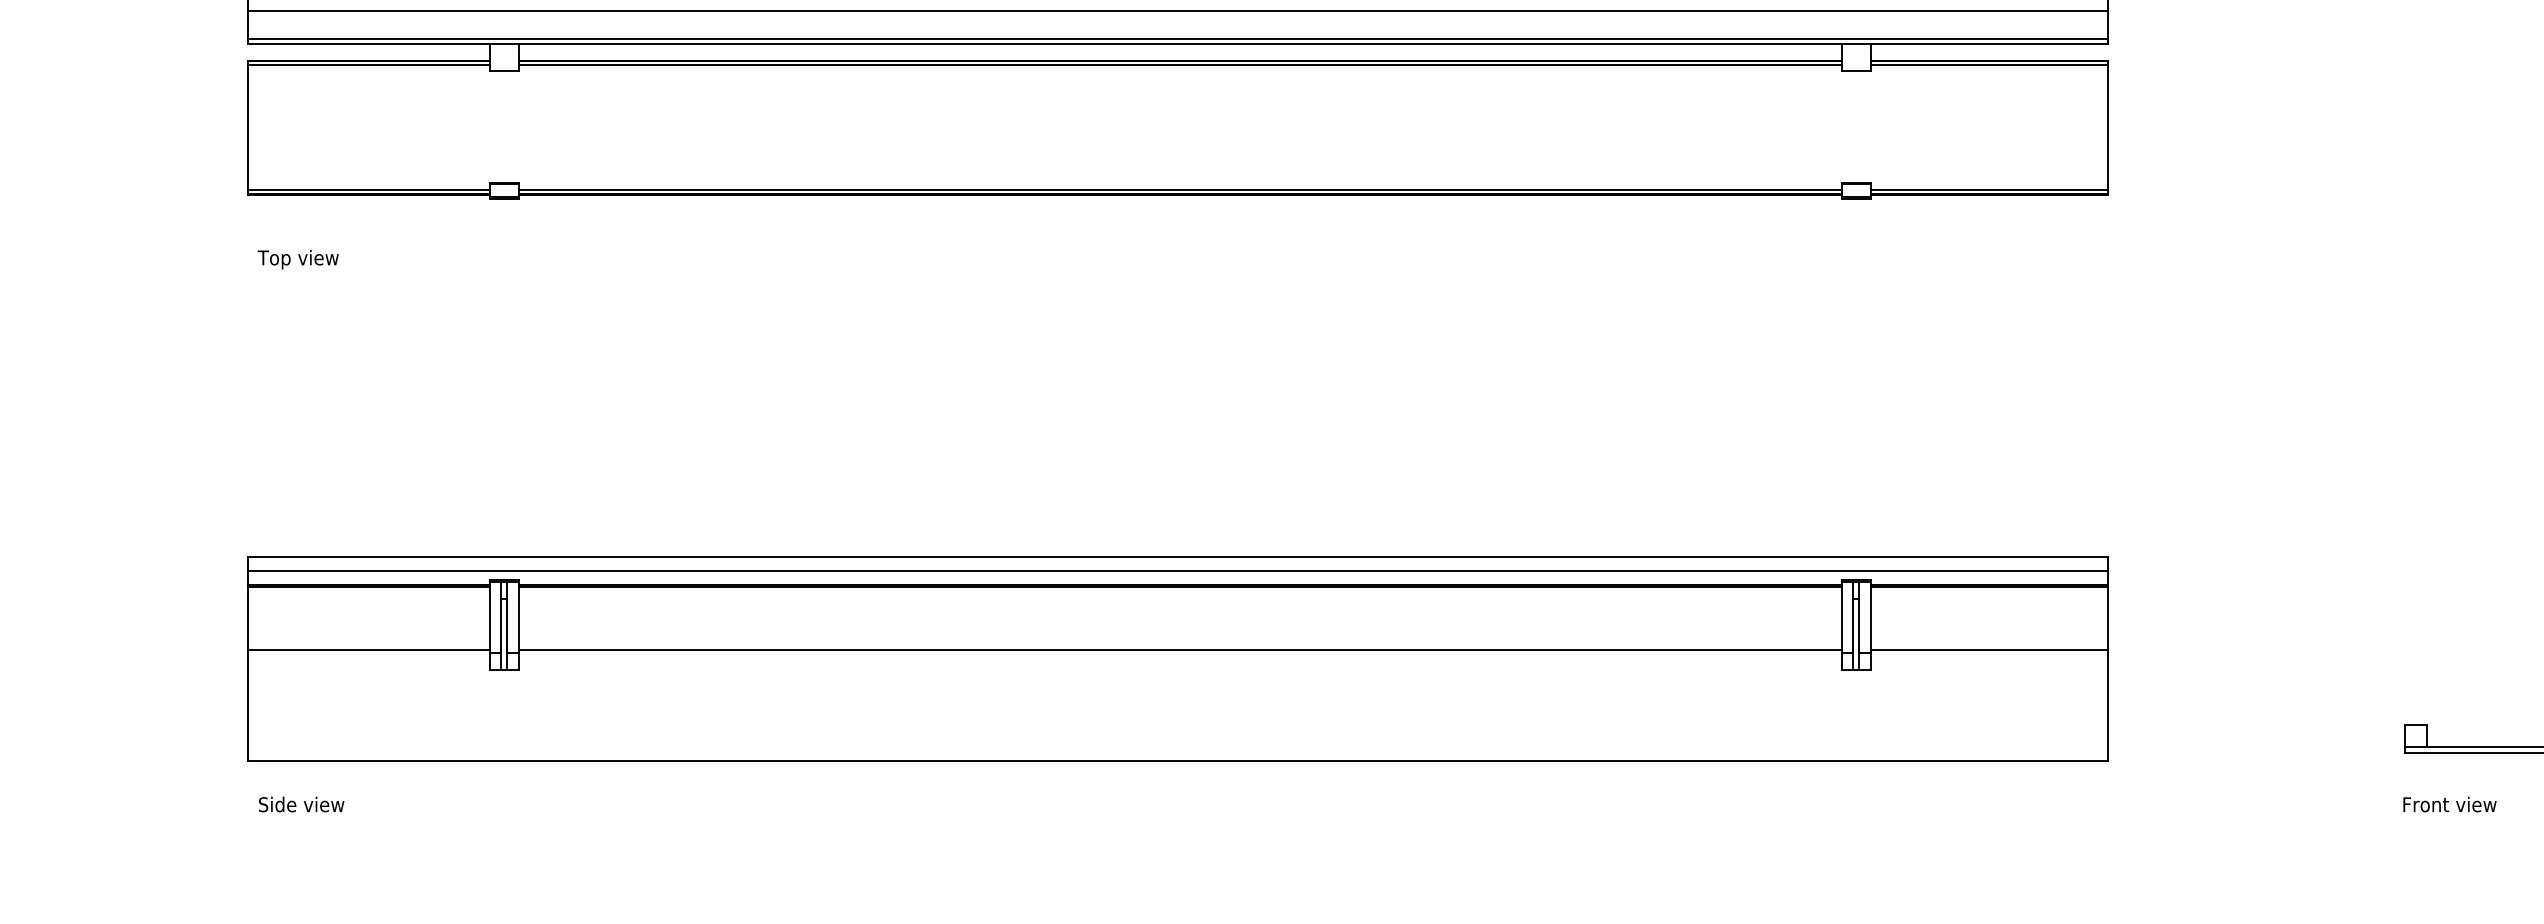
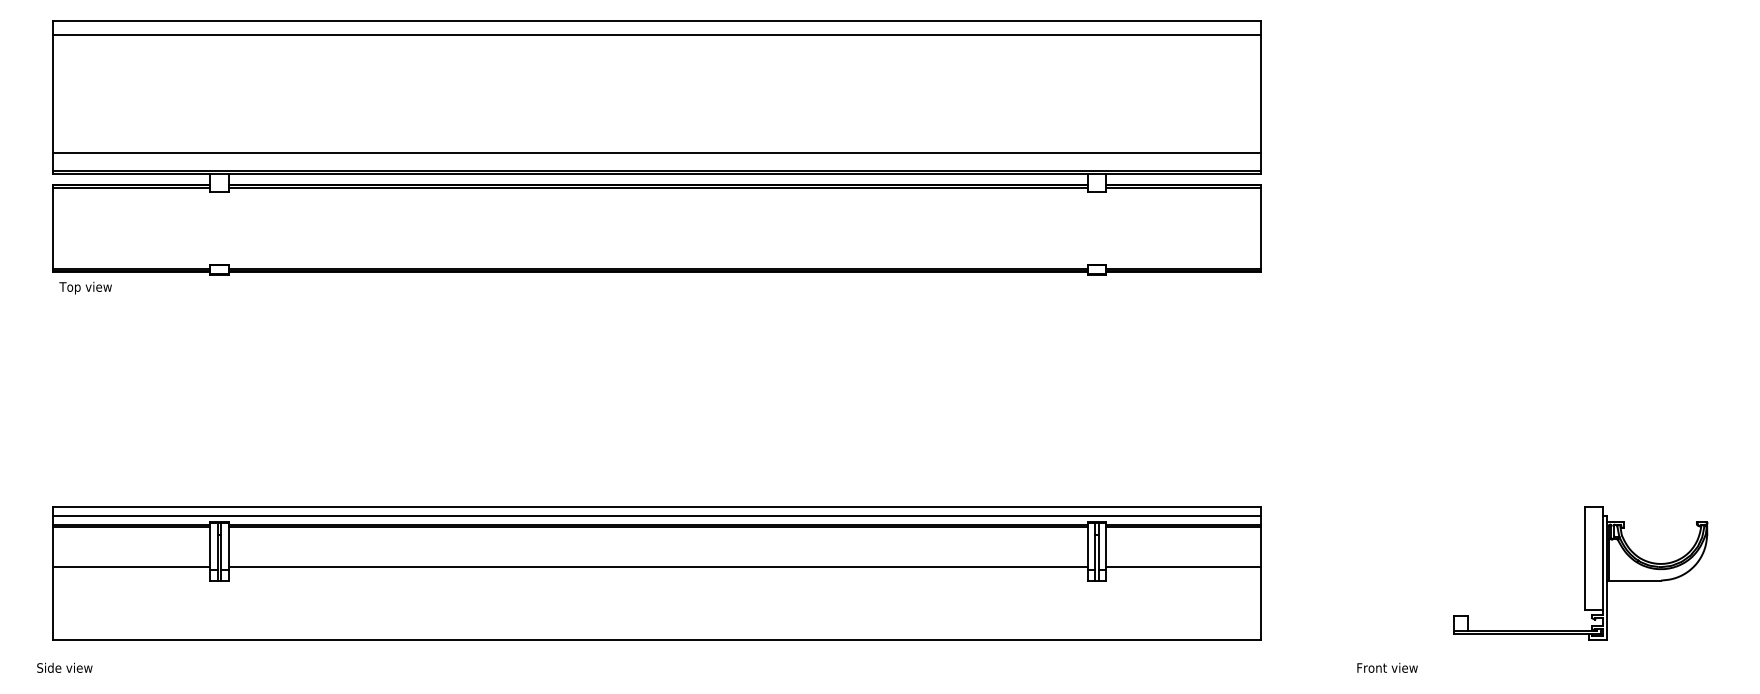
text: (298, 258) -> (85, 287), moved
text: (301, 803) -> (64, 667), moved
text: (2449, 803) -> (1387, 667), moved

